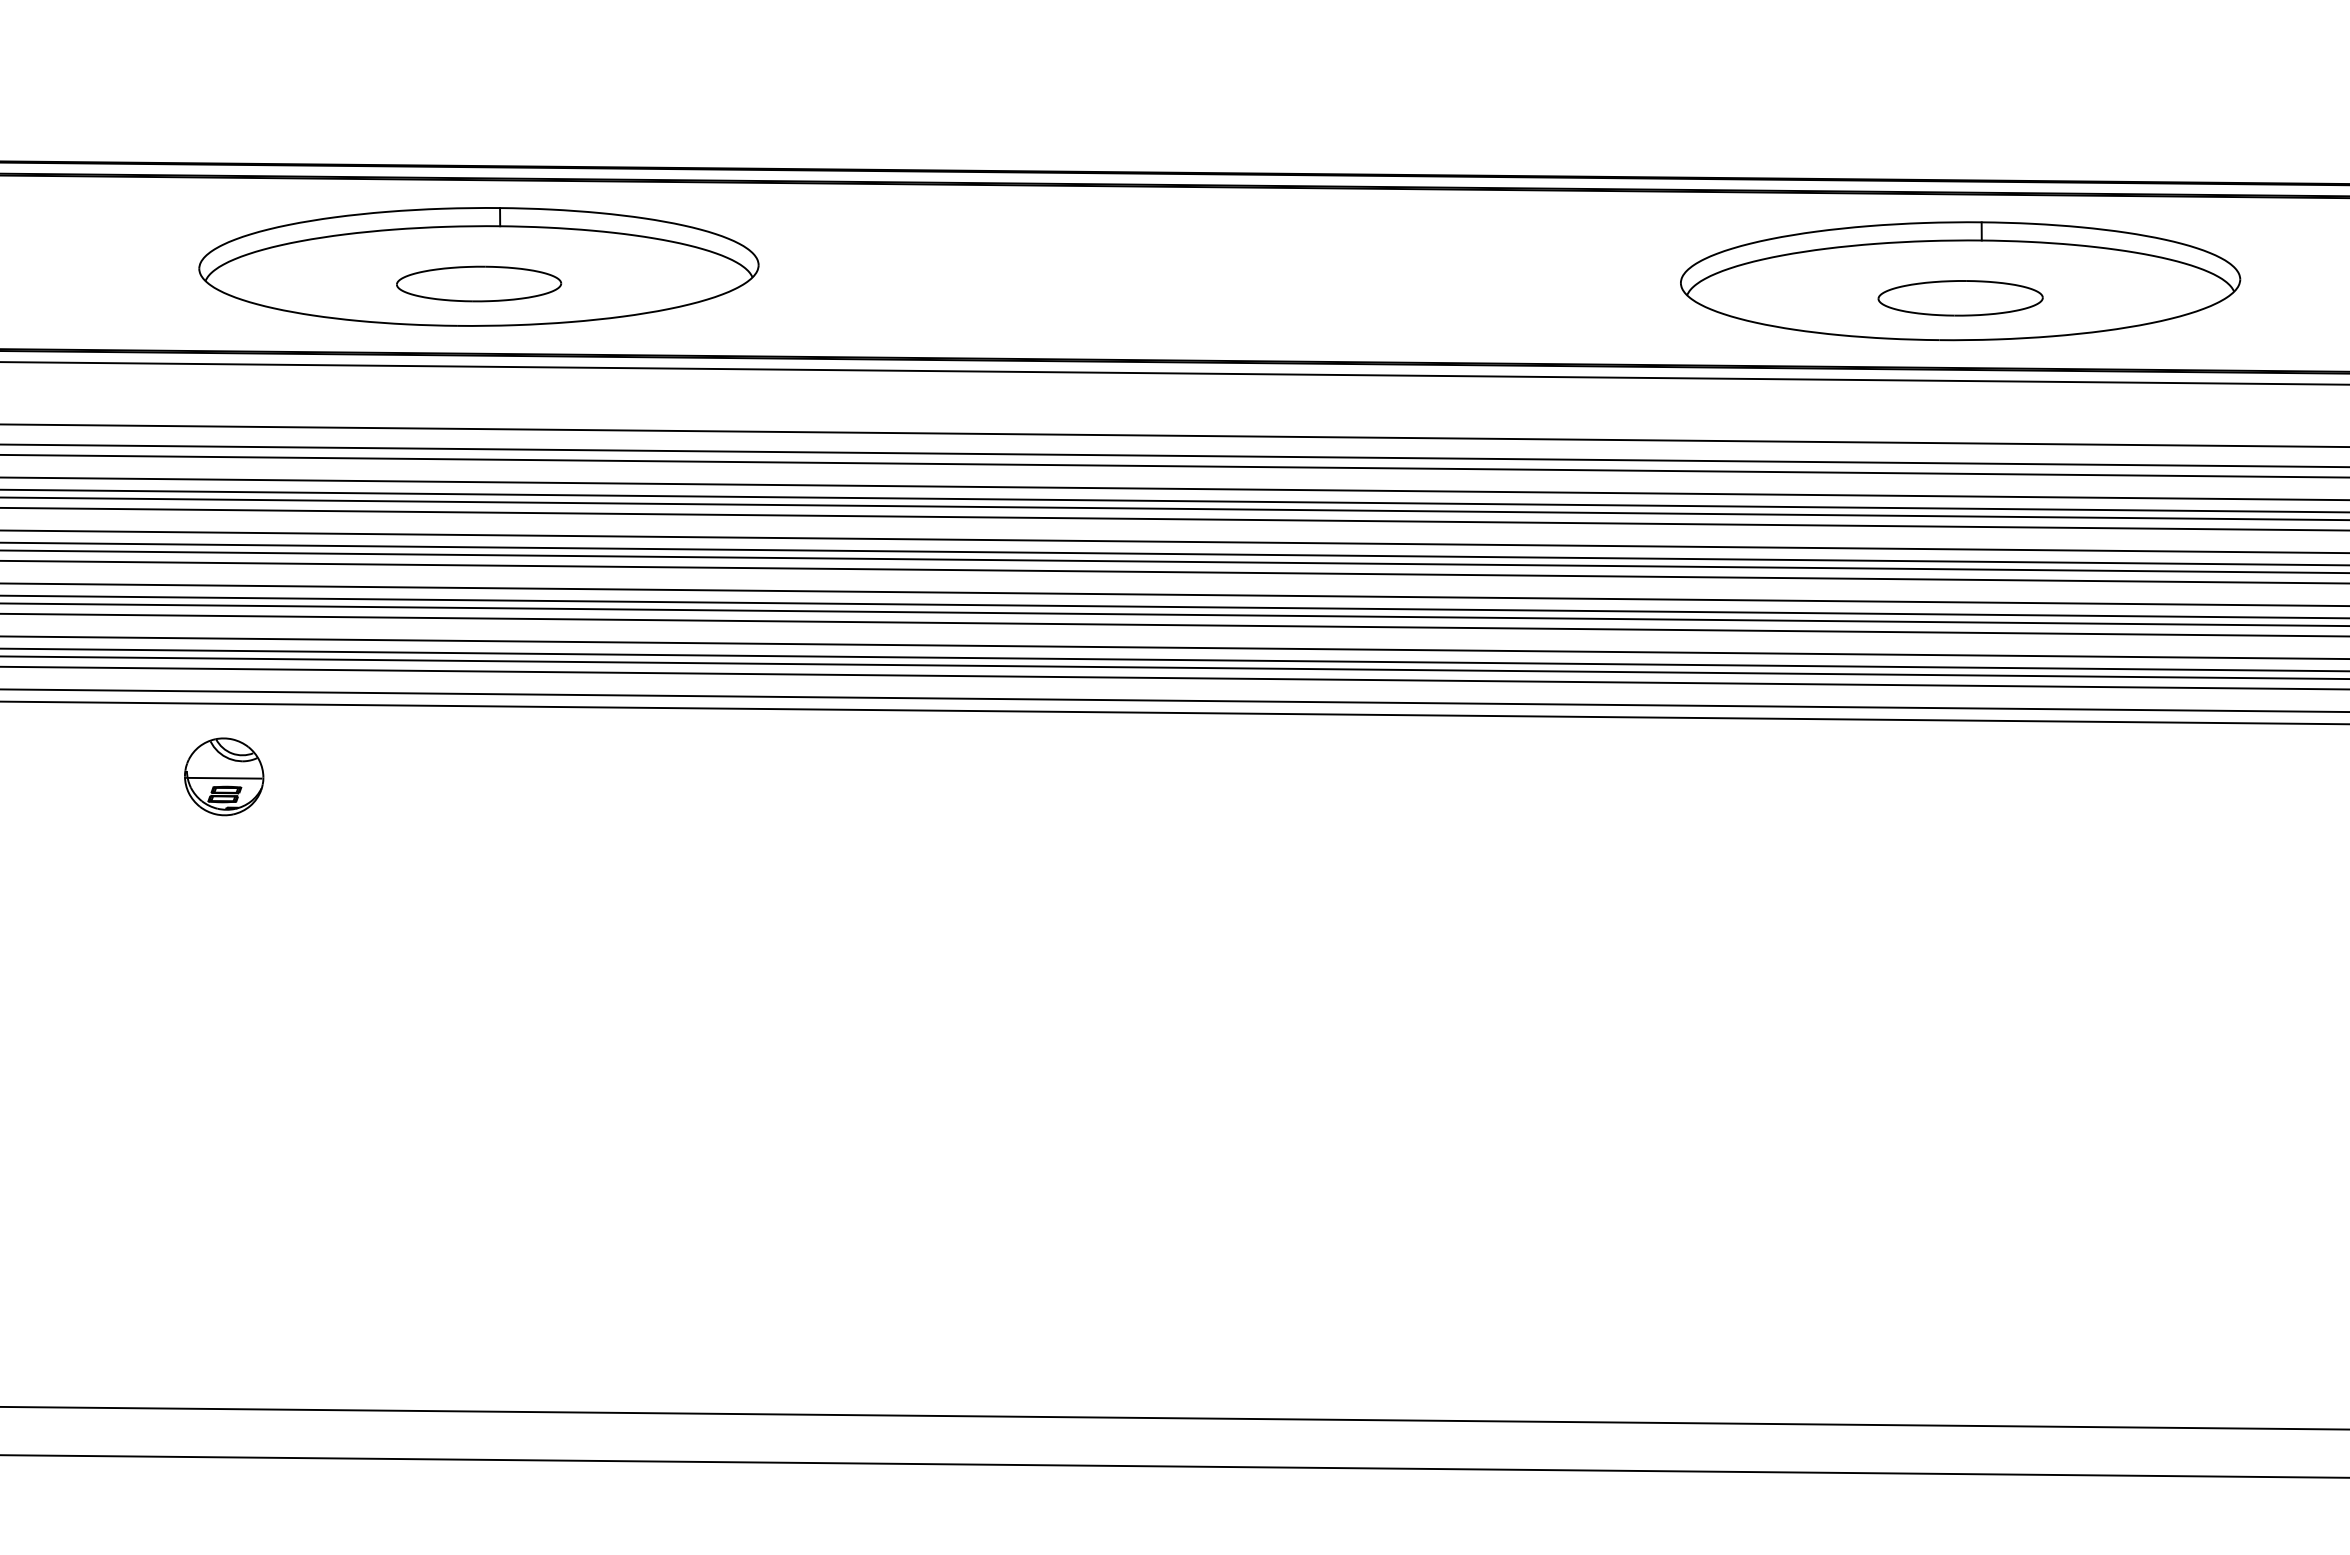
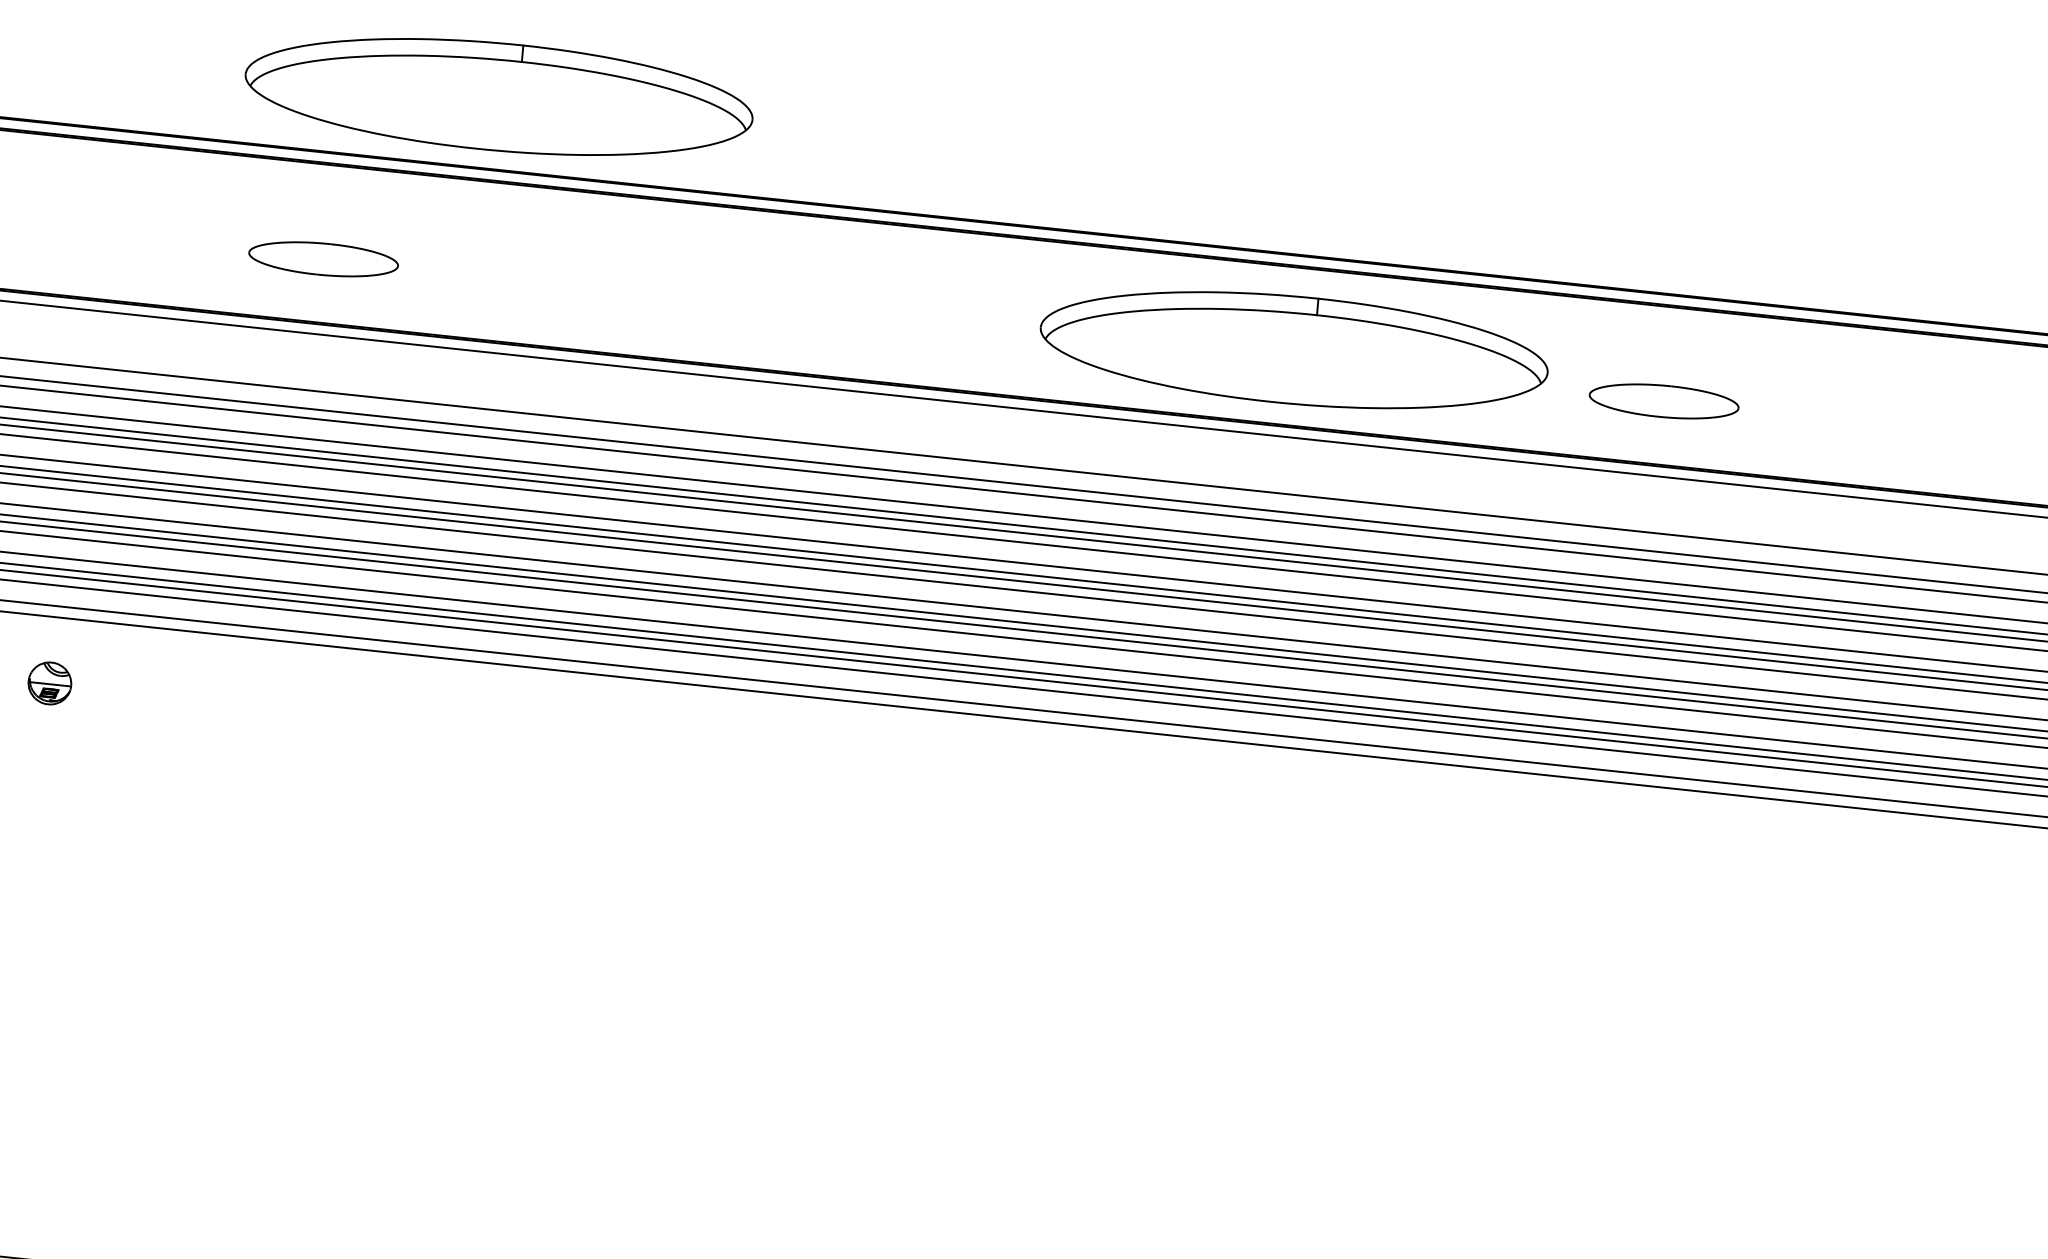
part: (478, 266) -> (498, 96), moved
part: (1960, 281) -> (1294, 350), moved
part: (224, 776) -> (50, 683), size x0.6

